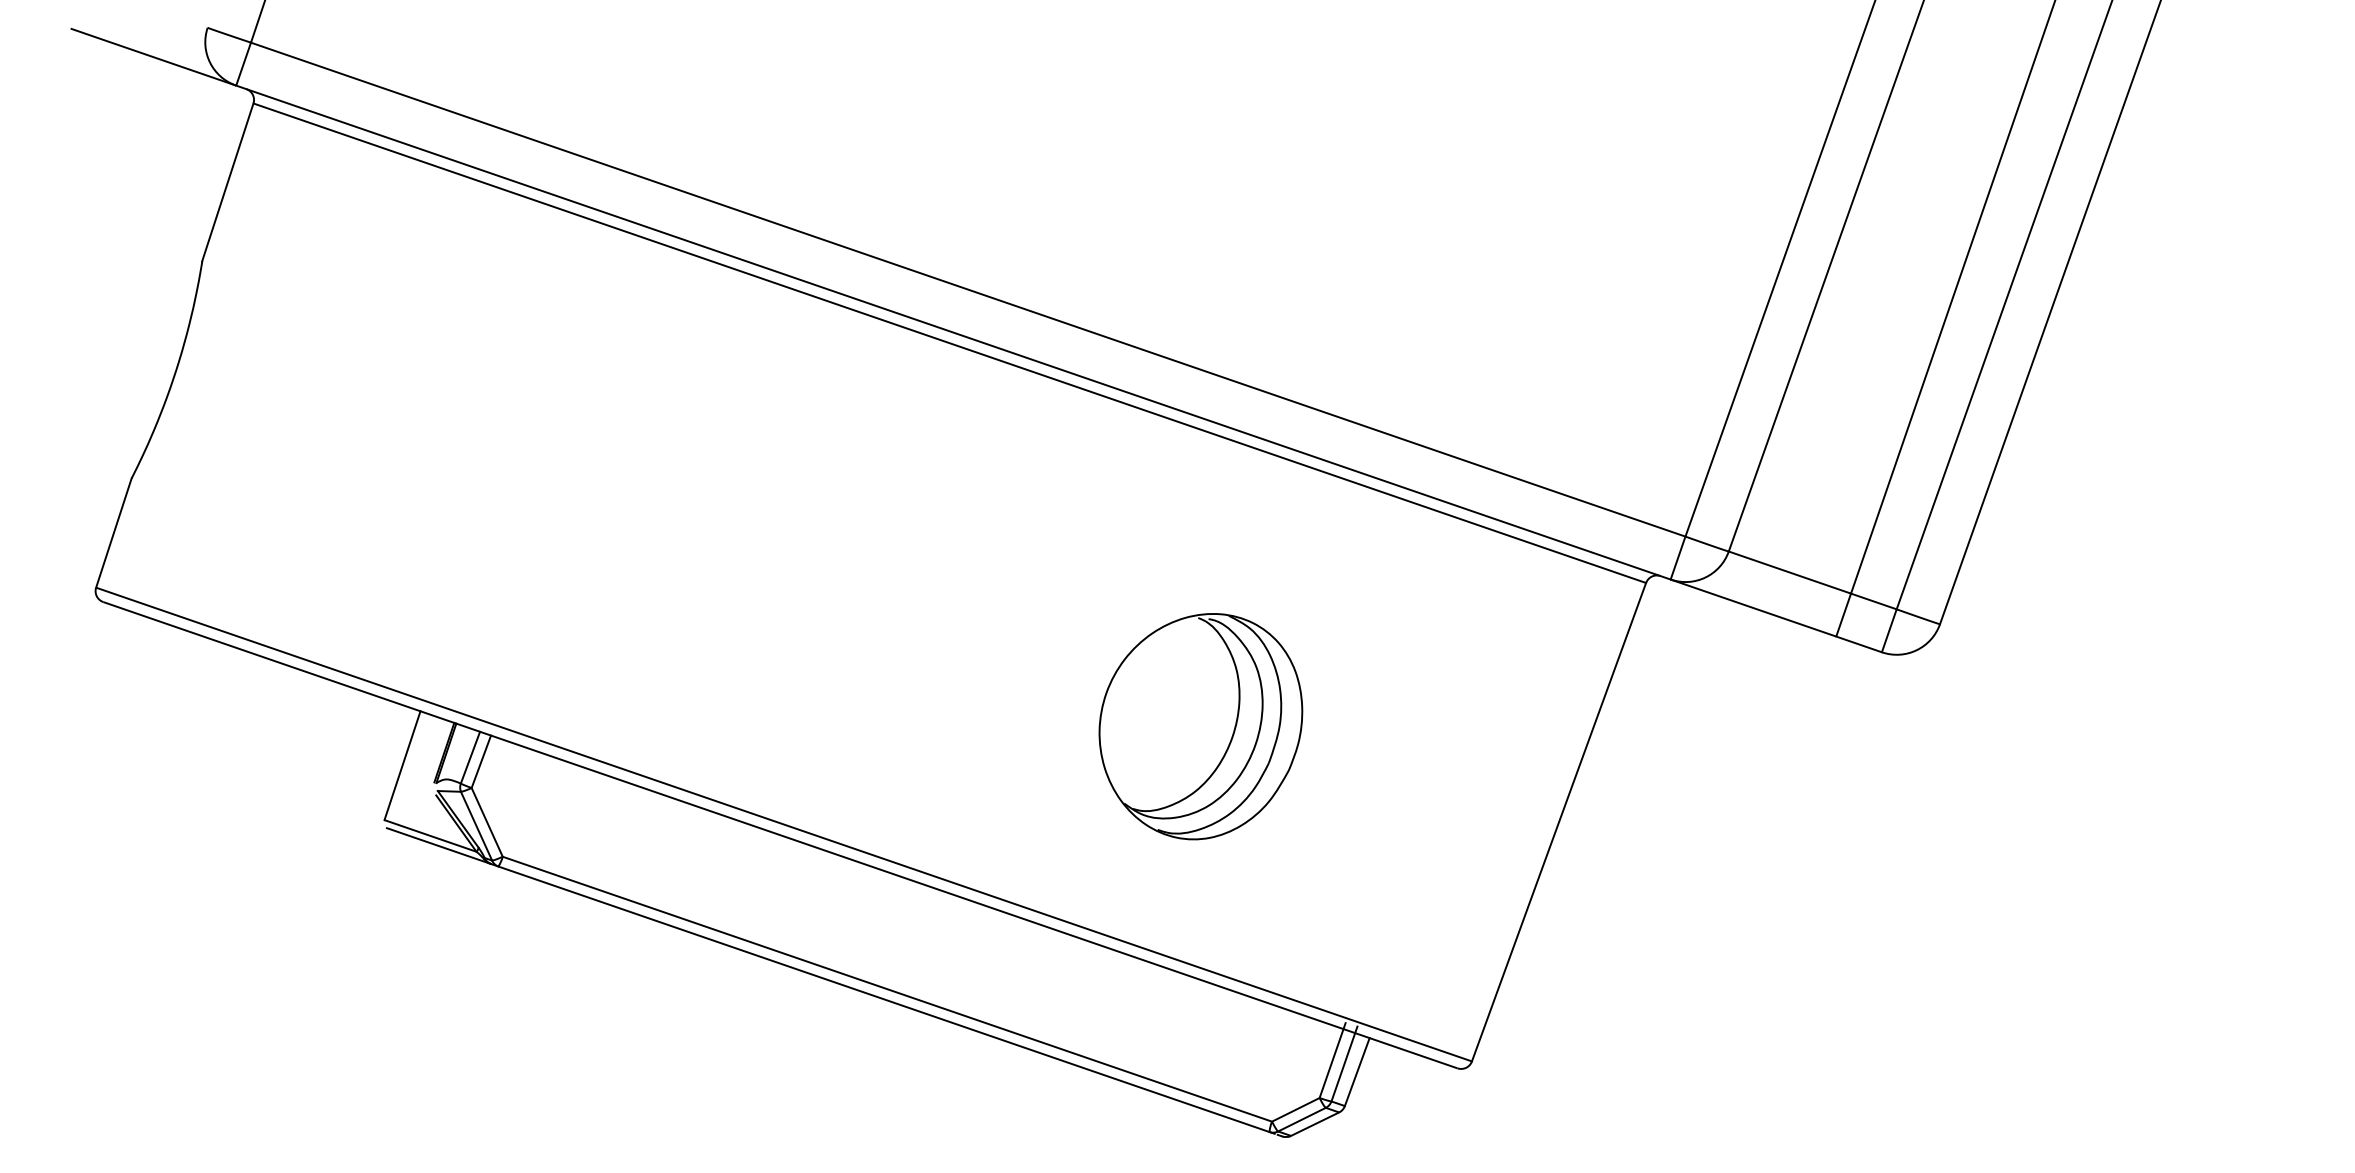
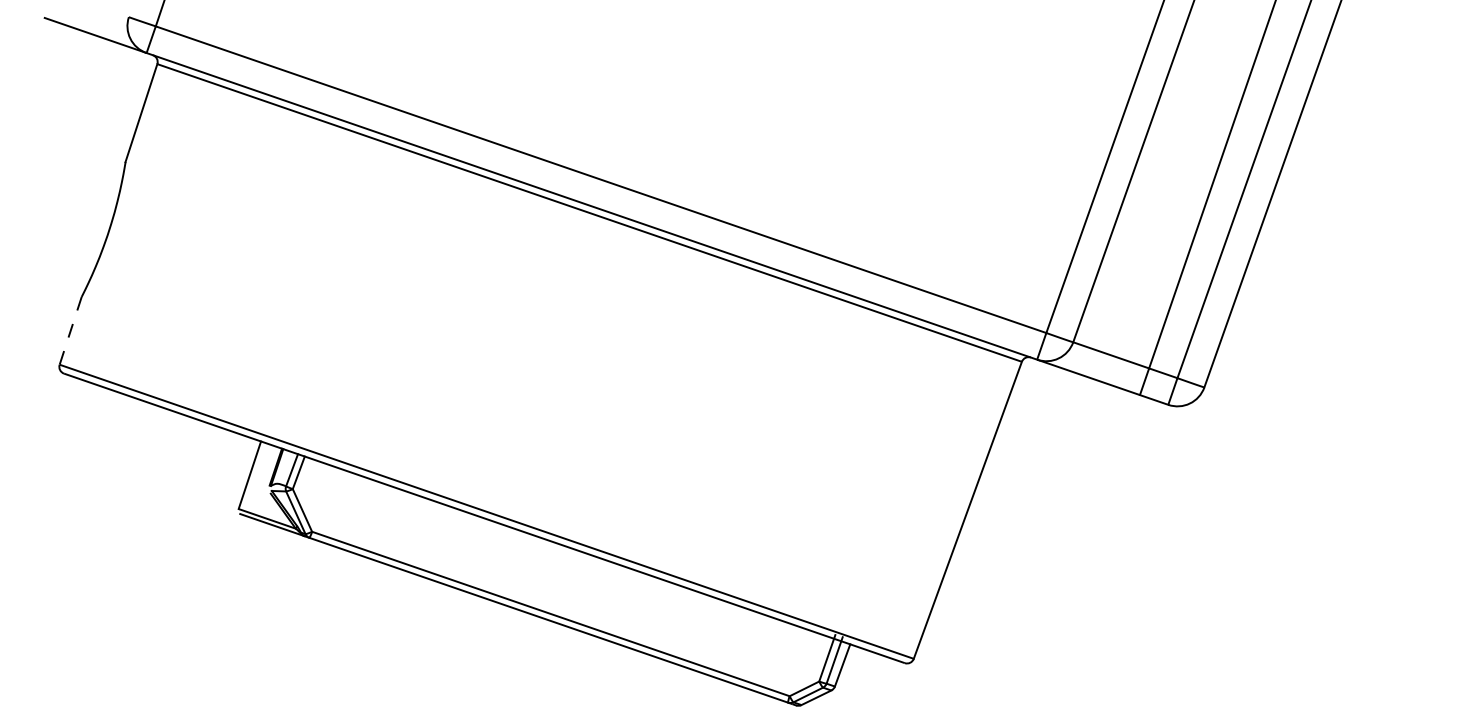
line: (113, 532) -> (70, 330), solid -> dashed
part: (1200, 725) -> (745, 450), removed

